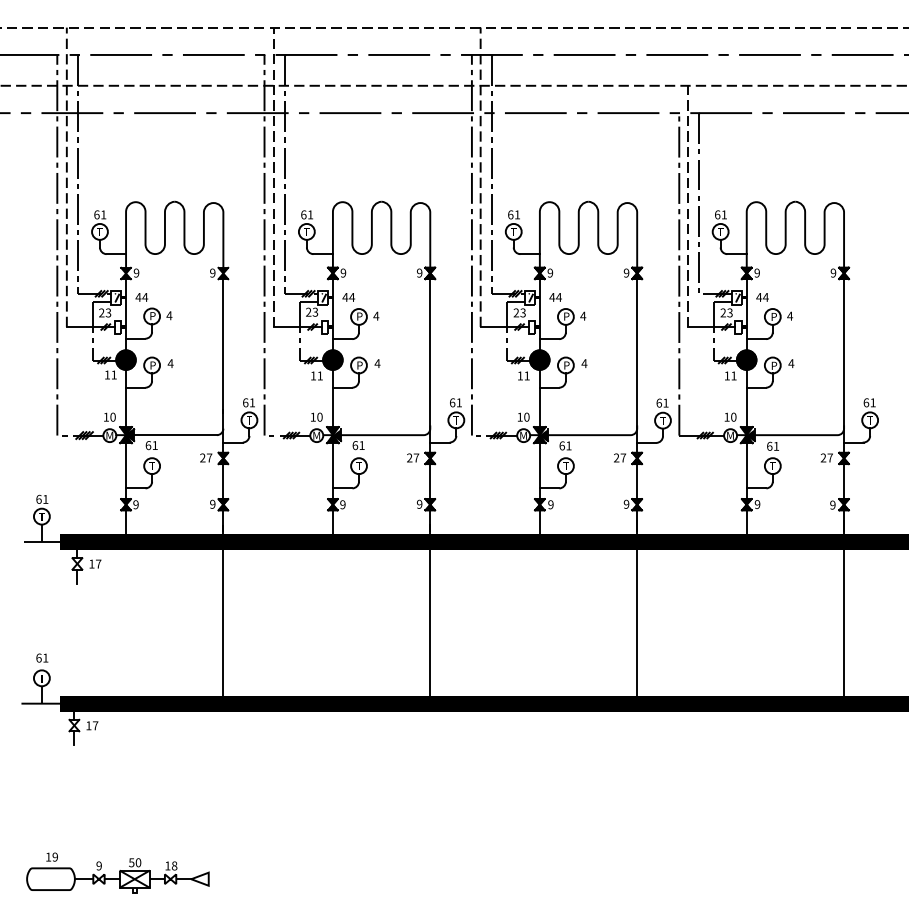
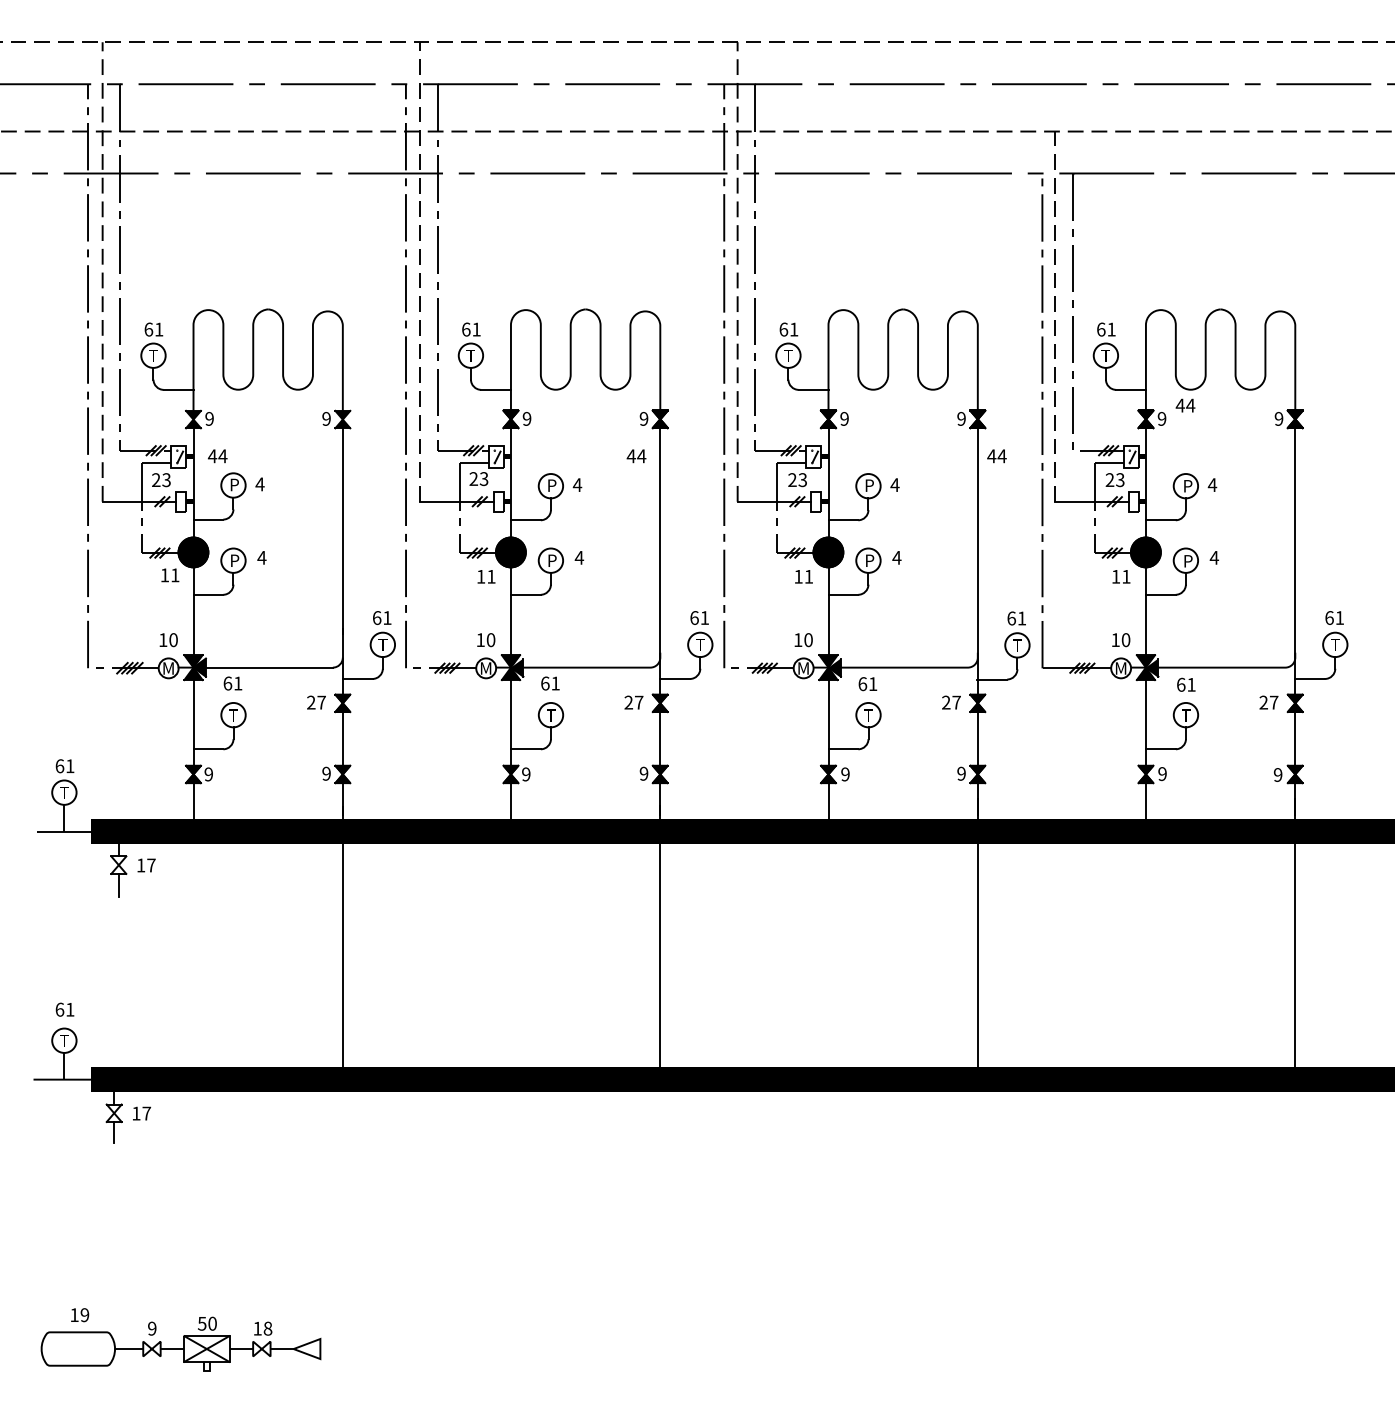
text: (348, 297) -> (636, 456), moved
text: (555, 297) -> (996, 456), moved
text: (762, 297) -> (1185, 405), moved

